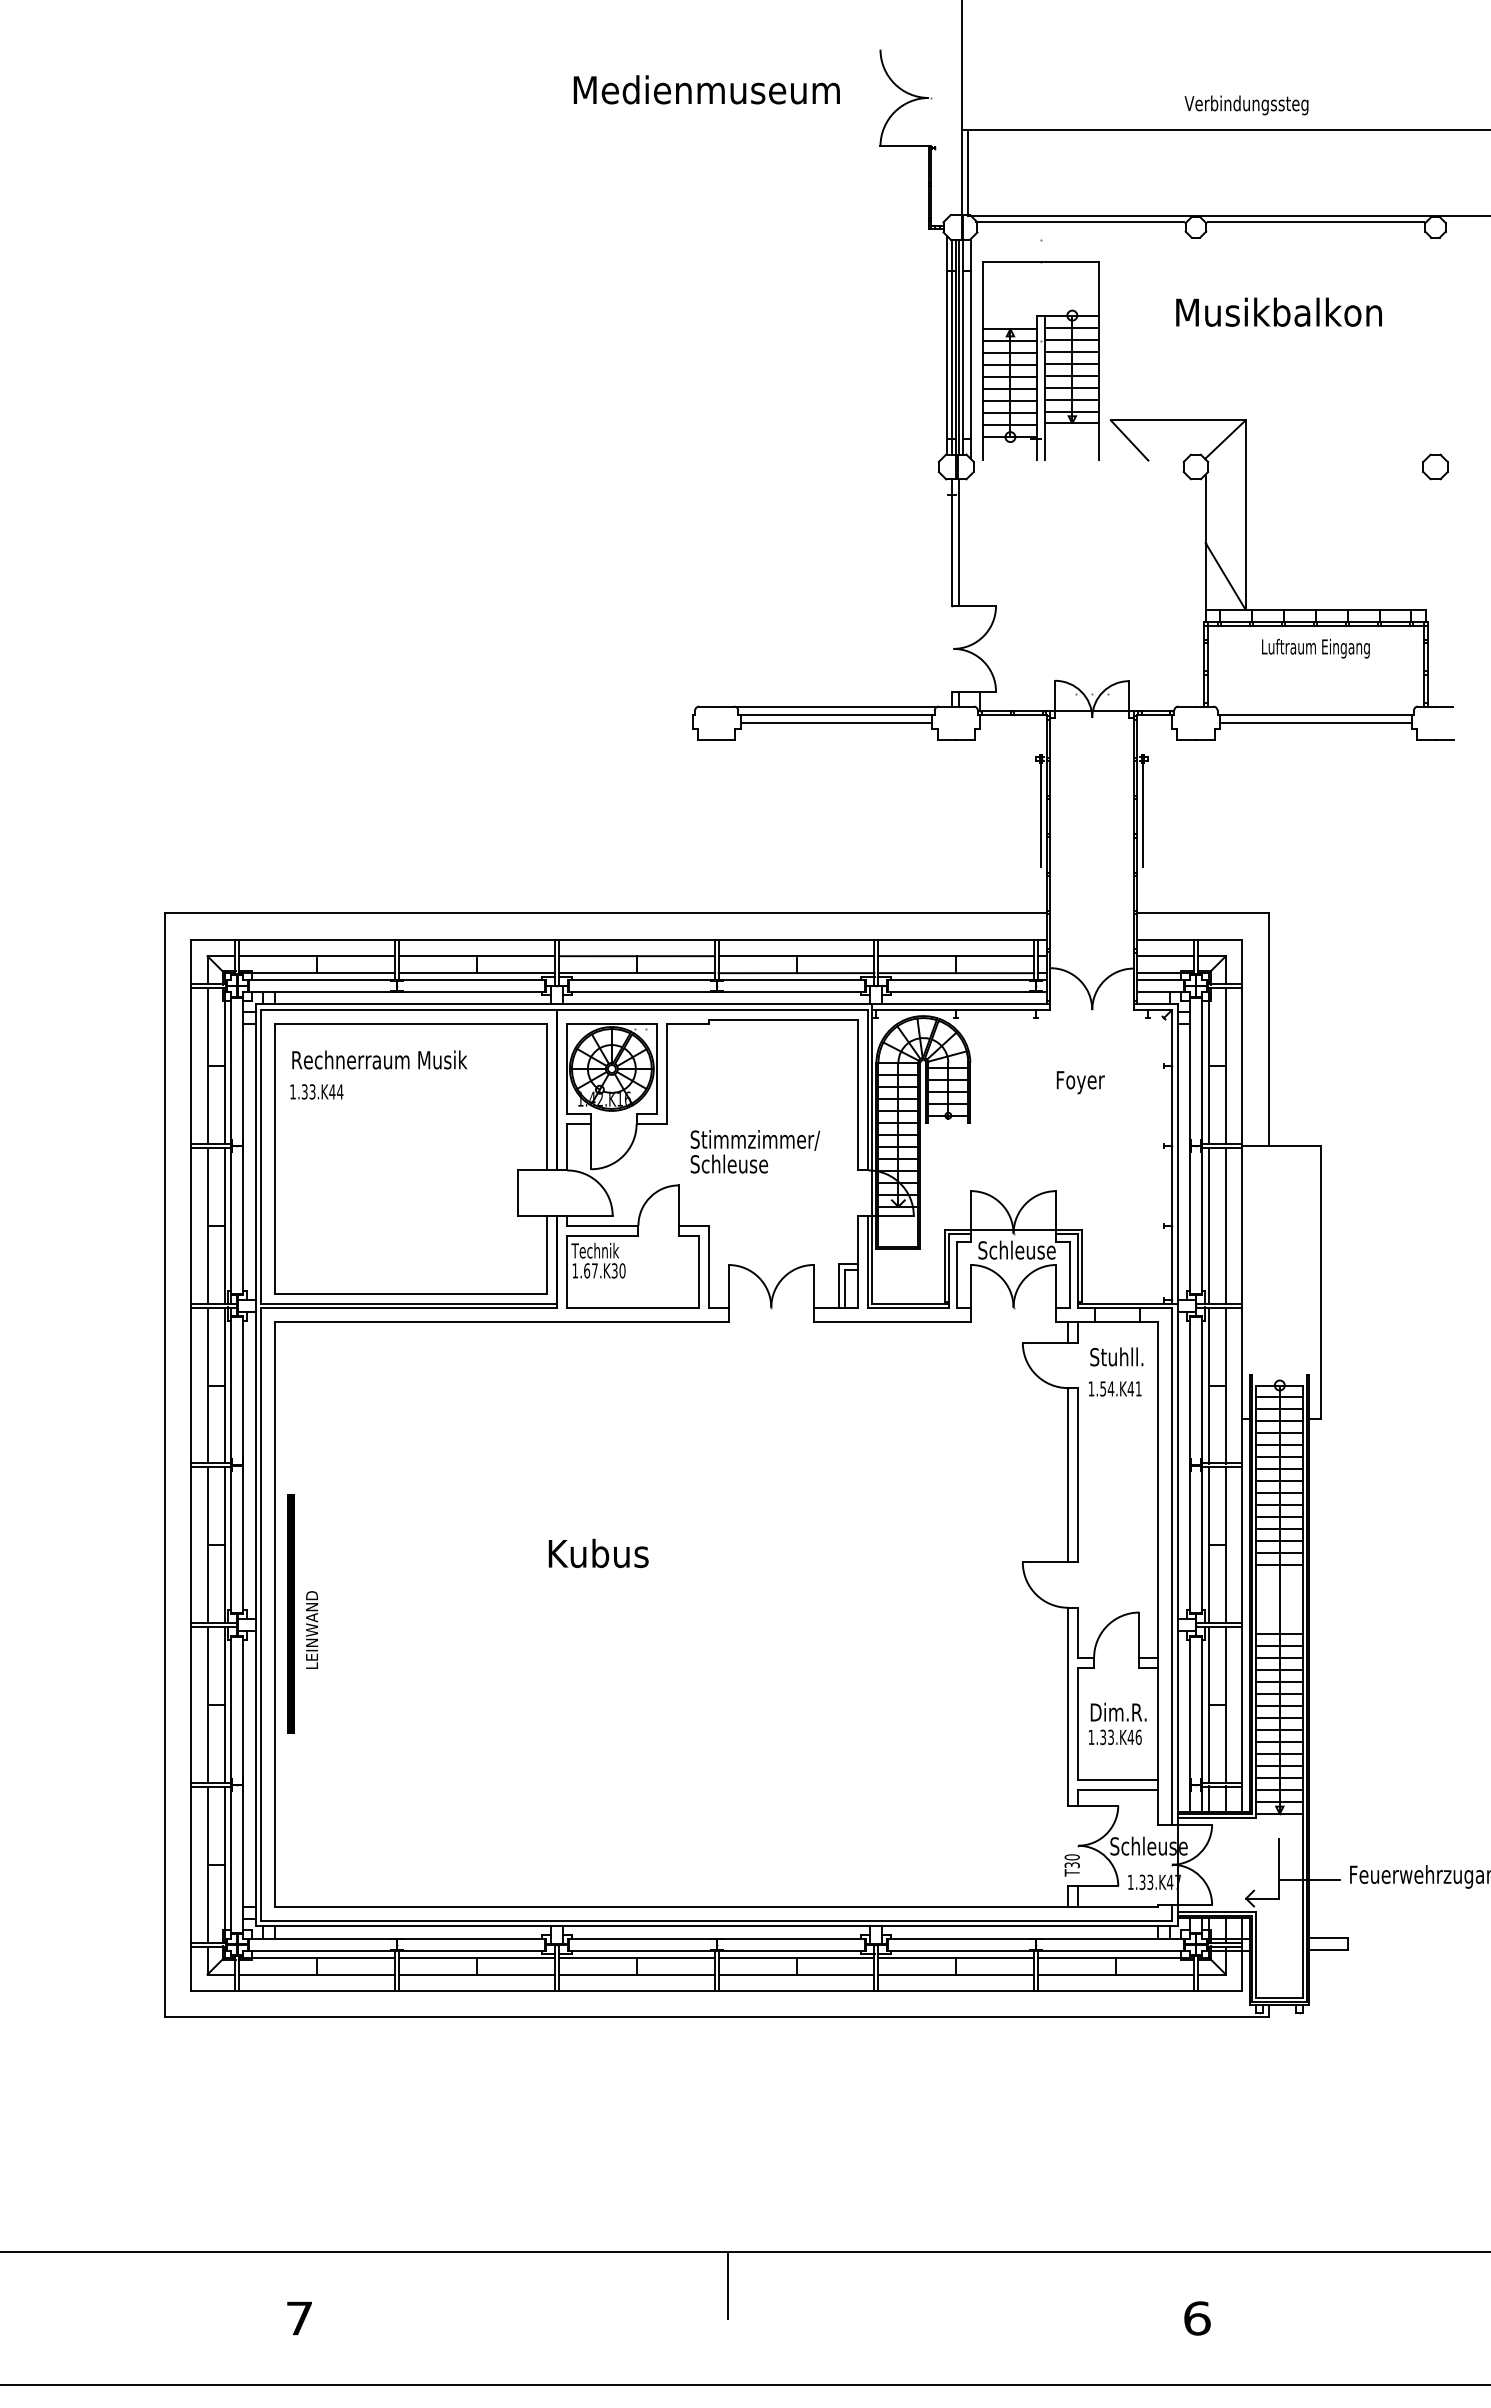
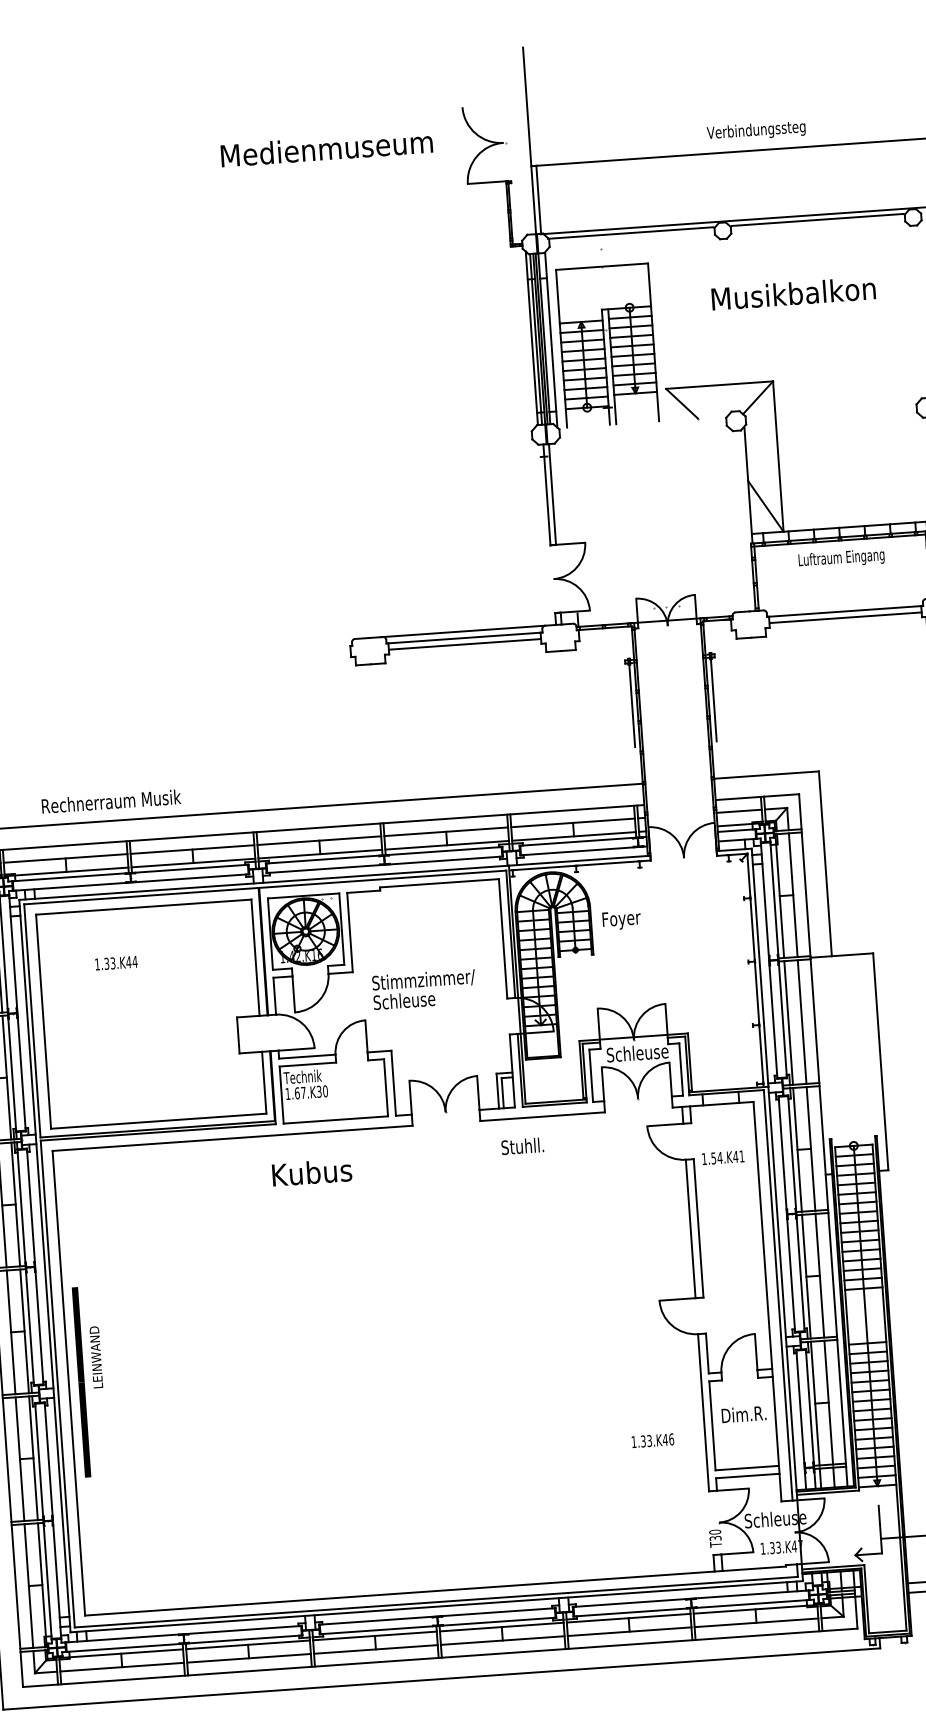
text: (379, 1059) -> (111, 801), moved
text: (1080, 1082) -> (621, 920), moved
text: (316, 1091) -> (116, 962), moved
text: (1116, 1356) -> (522, 1145), moved
text: (598, 1552) -> (311, 1171), moved
text: (311, 1629) -> (95, 1356), moved
text: (1115, 1737) -> (653, 1440), moved

